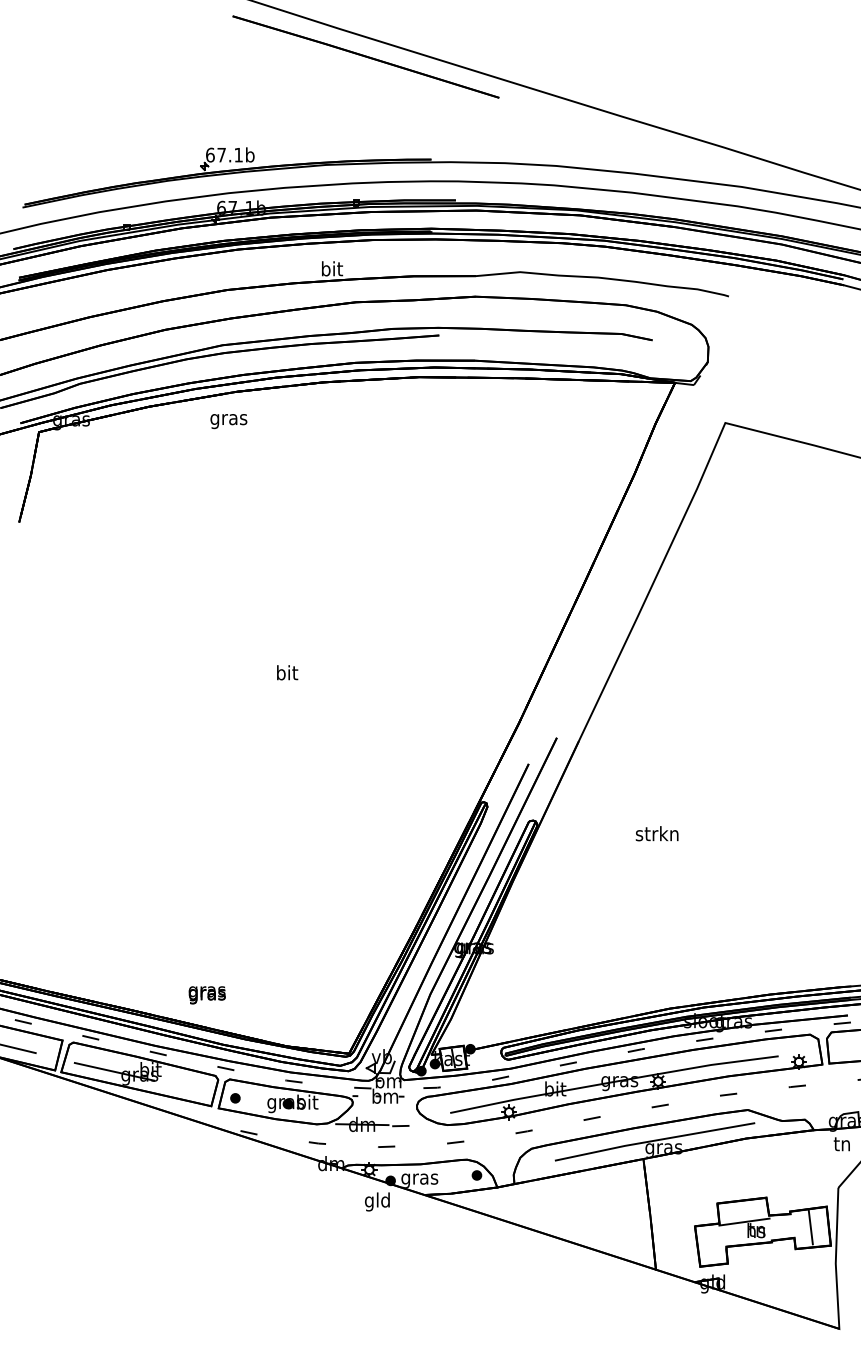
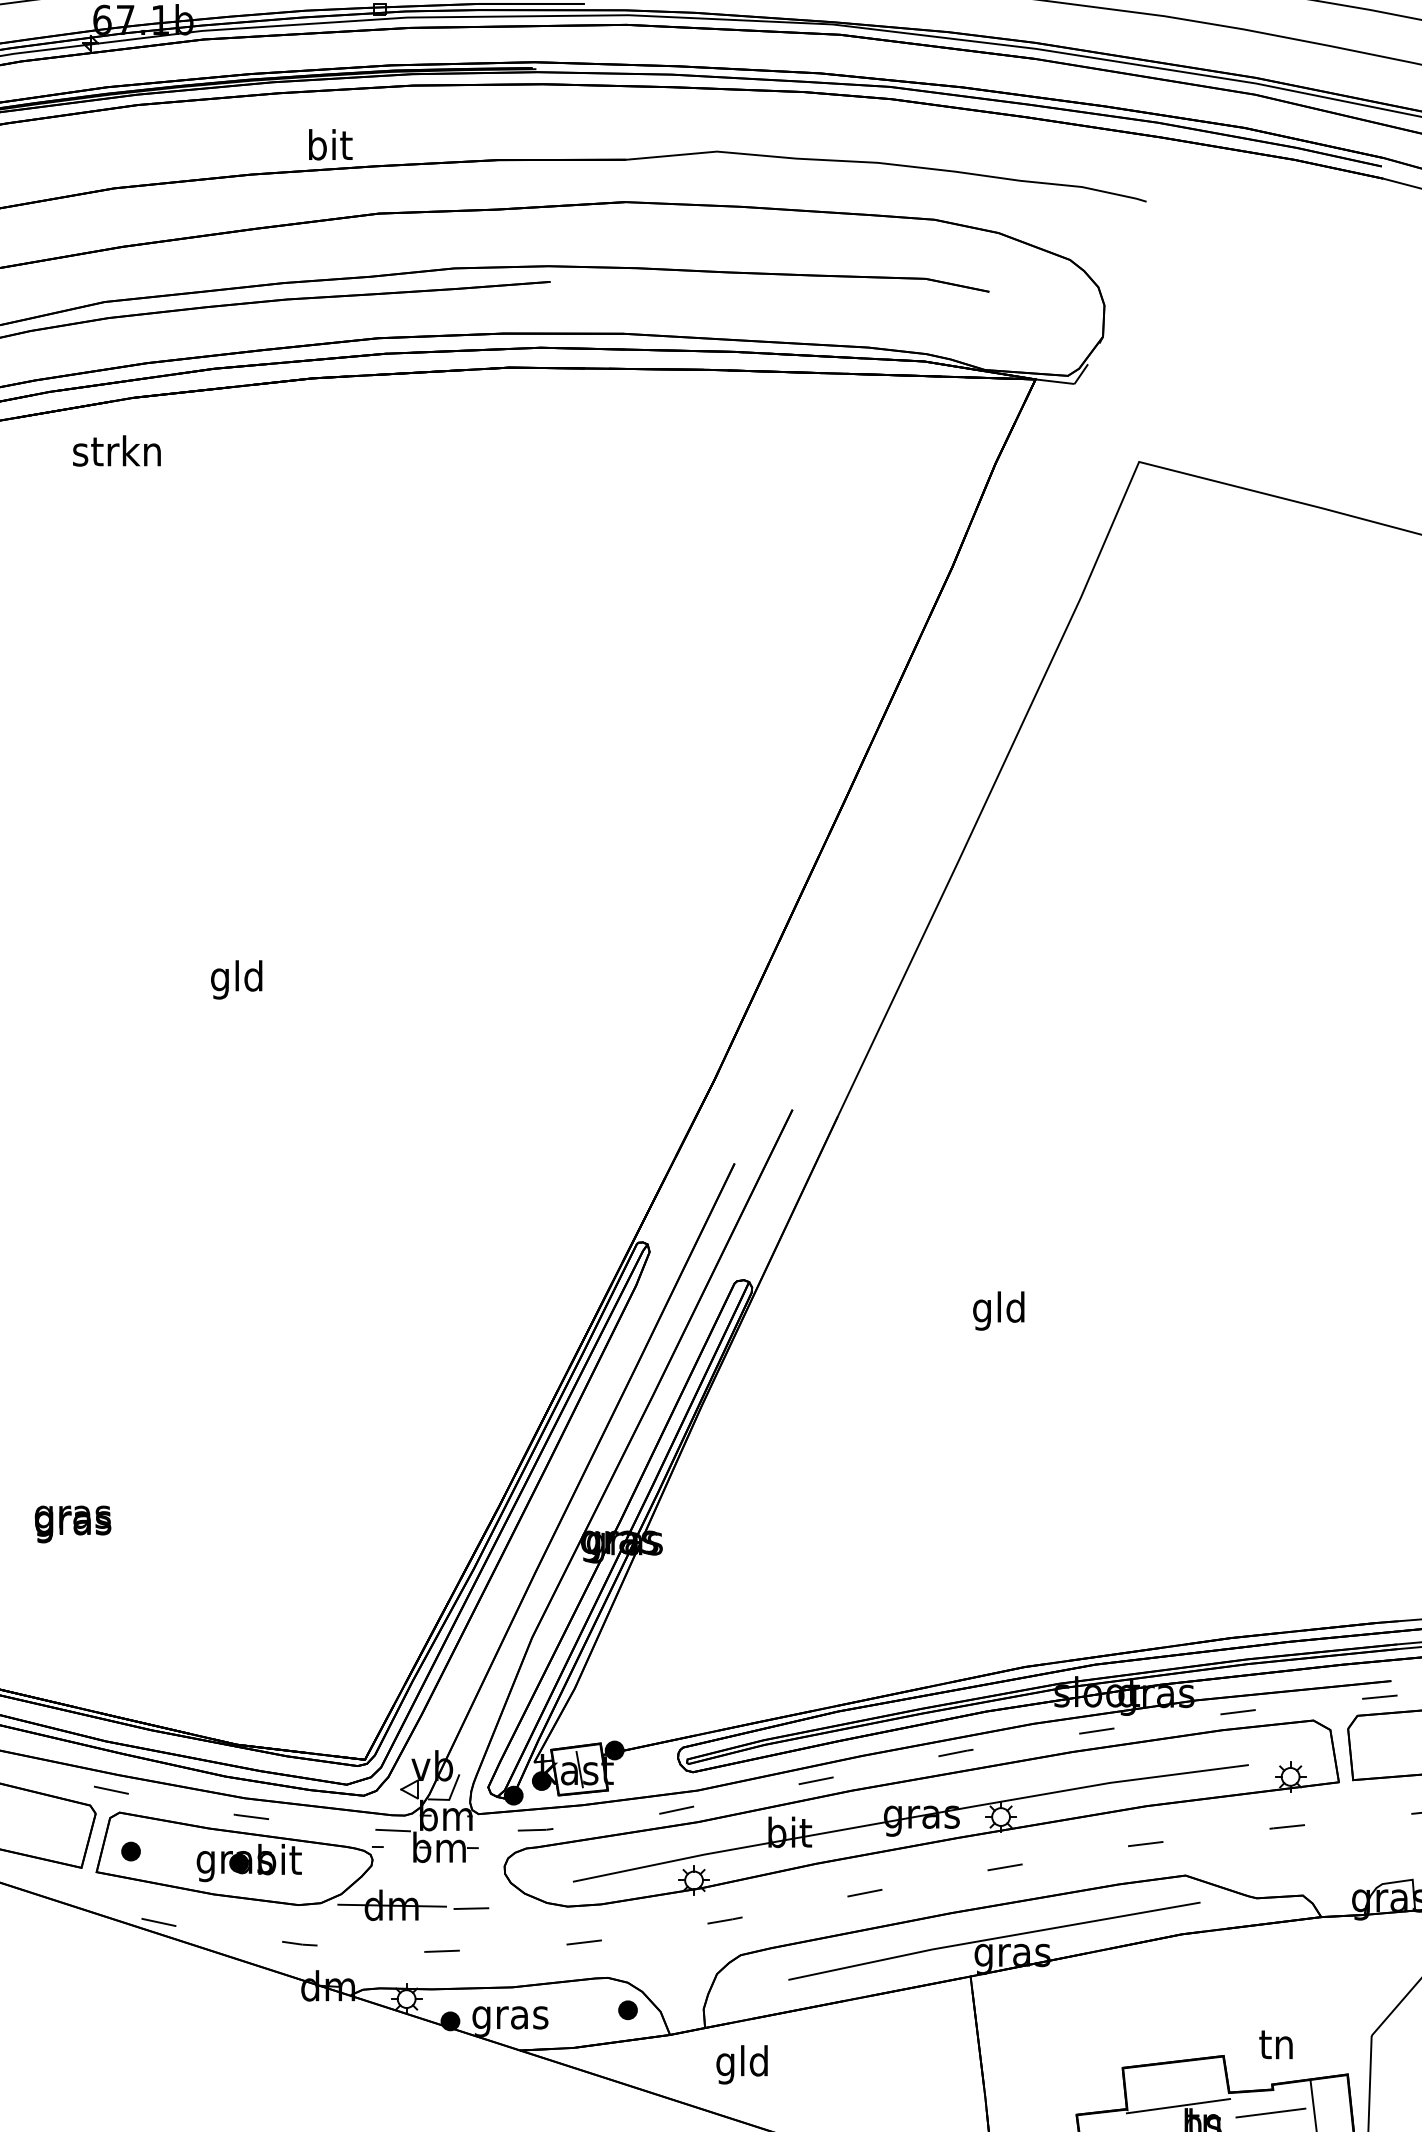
text: (228, 419) -> (116, 454), gras -> strkn
text: (286, 674) -> (236, 979), bit -> gld
text: (656, 835) -> (997, 1310), strkn -> gld
text: (206, 995) -> (71, 1524), moved
text: (841, 1144) -> (1275, 2045), moved
text: (377, 1201) -> (742, 2063), moved
line: (789, 1225) -> (1271, 2113), added

